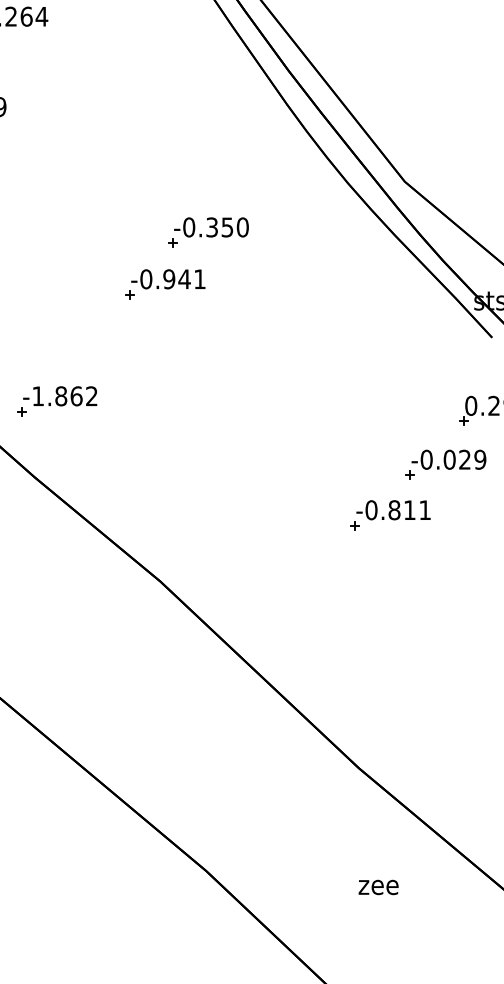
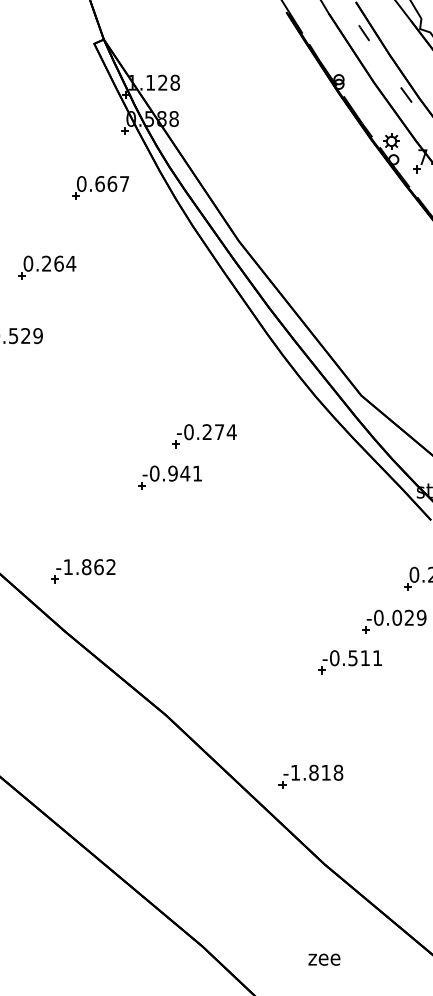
text: (227, 227) -> (219, 432), -0.350 -> -0.274
text: (393, 510) -> (352, 658), -0.811 -> -0.511
part: (341, 658) -> (310, 776), added
text: (378, 887) -> (324, 959), moved

